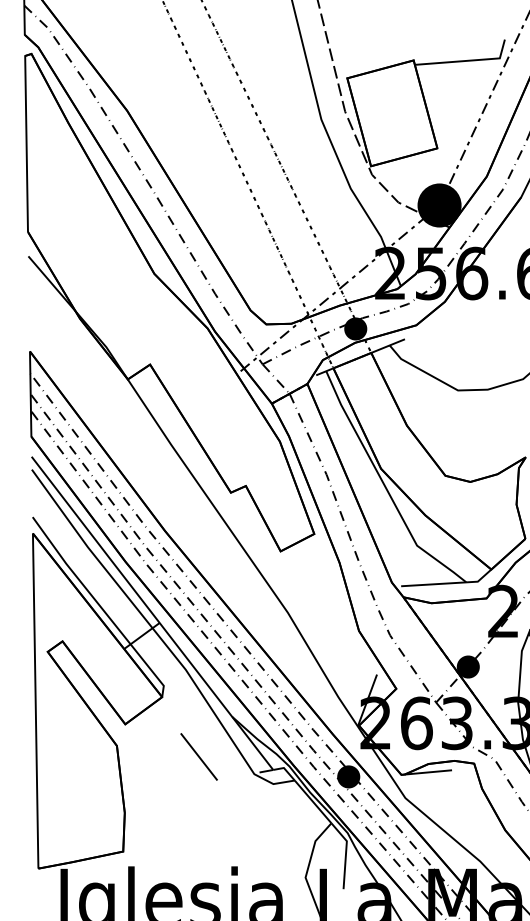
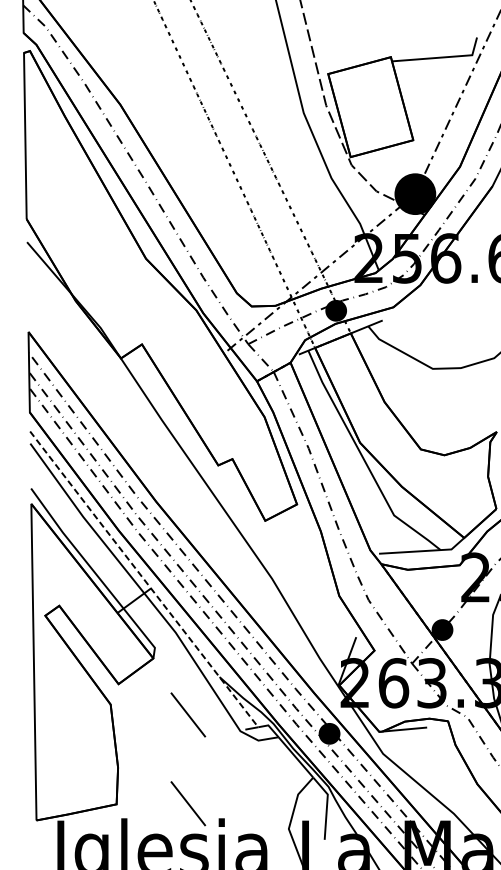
line: (151, 612) -> (143, 578), solid -> dashed
line: (198, 850) -> (187, 803), added

